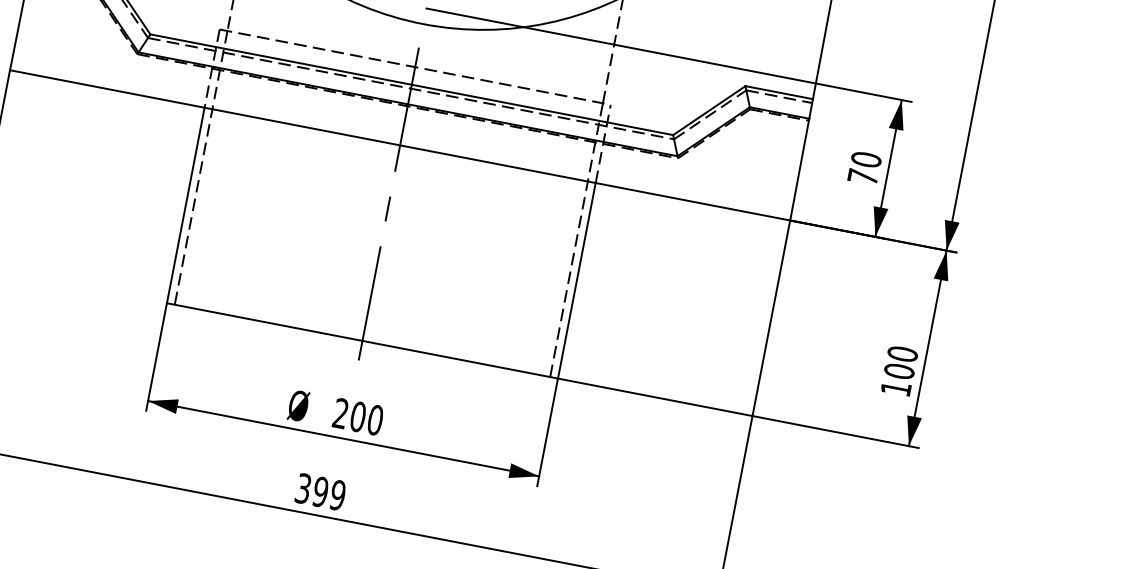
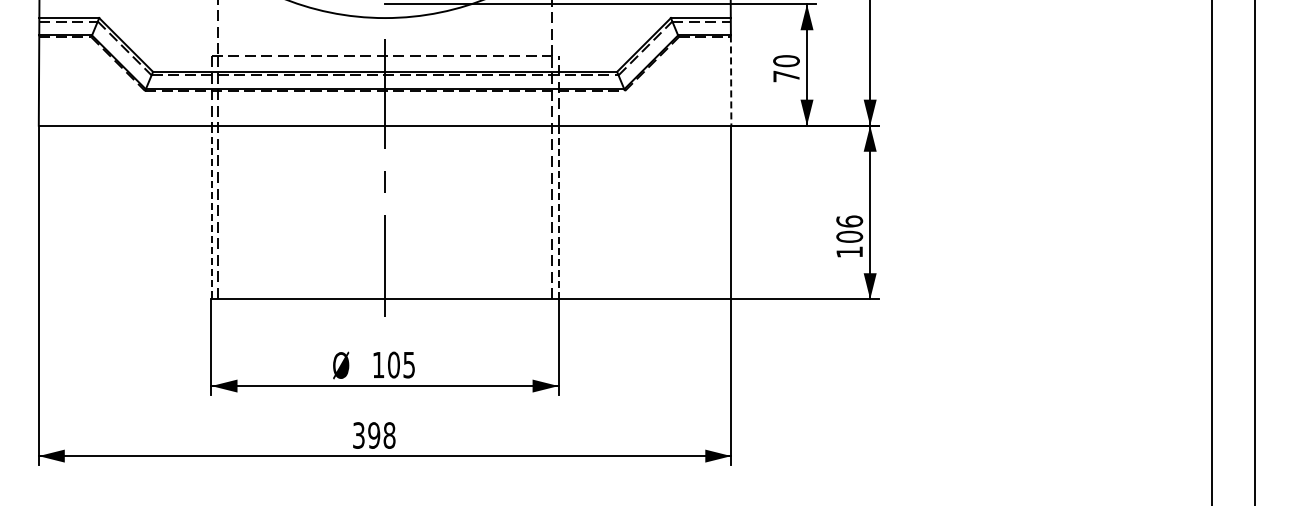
line: (799, 170) -> (731, 81), solid -> dashed
line: (185, 205) -> (211, 212), solid -> dashed
line: (576, 280) -> (558, 212), solid -> dashed
text: (902, 354) -> (849, 221), 100 -> 106
text: (357, 416) -> (393, 364), 200 -> 105
text: (337, 495) -> (389, 435), 399 -> 398

